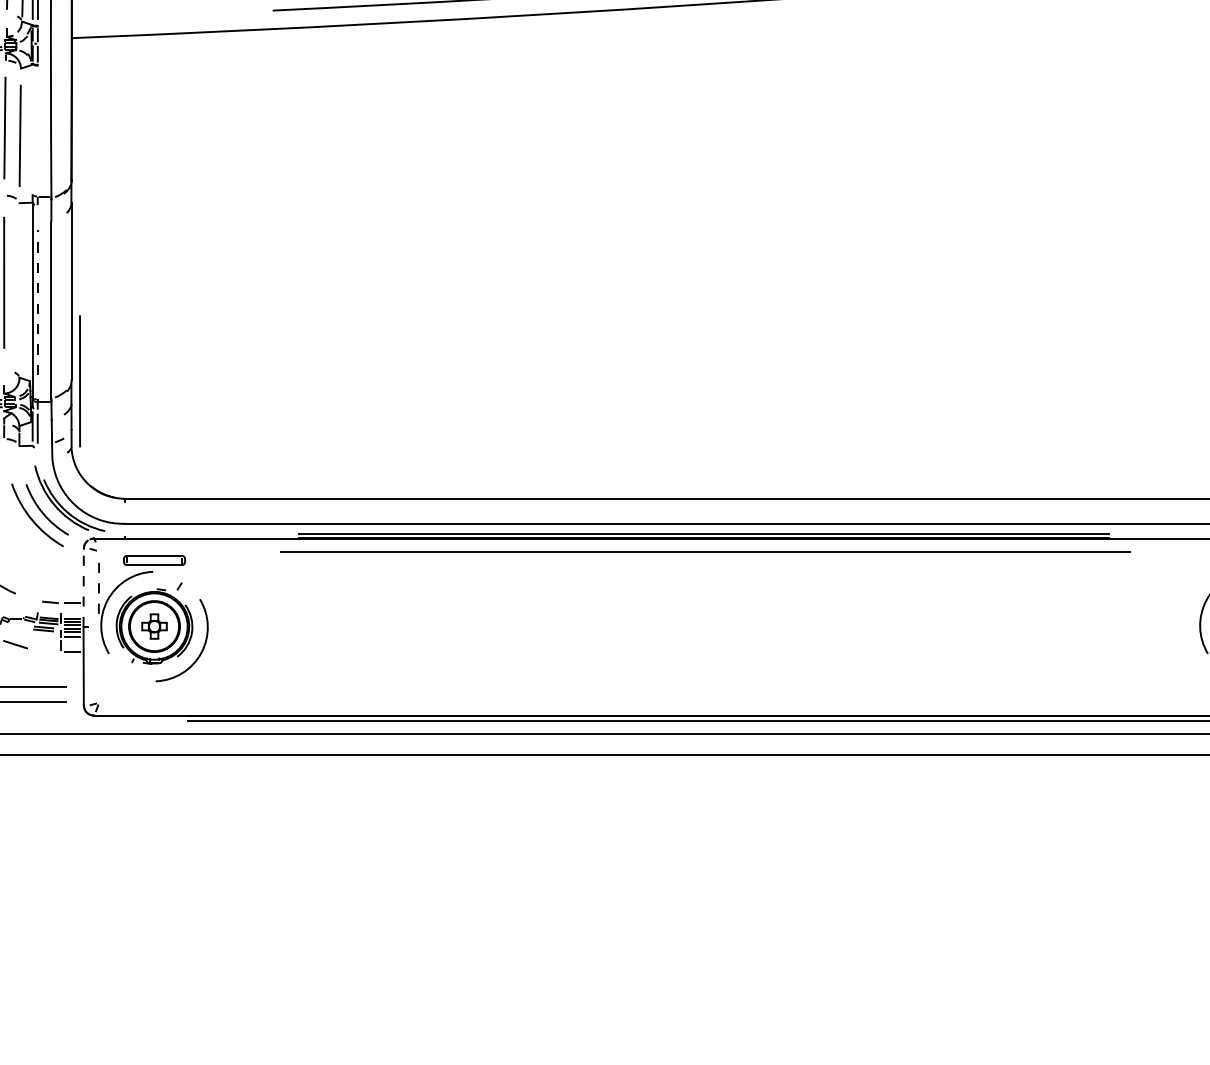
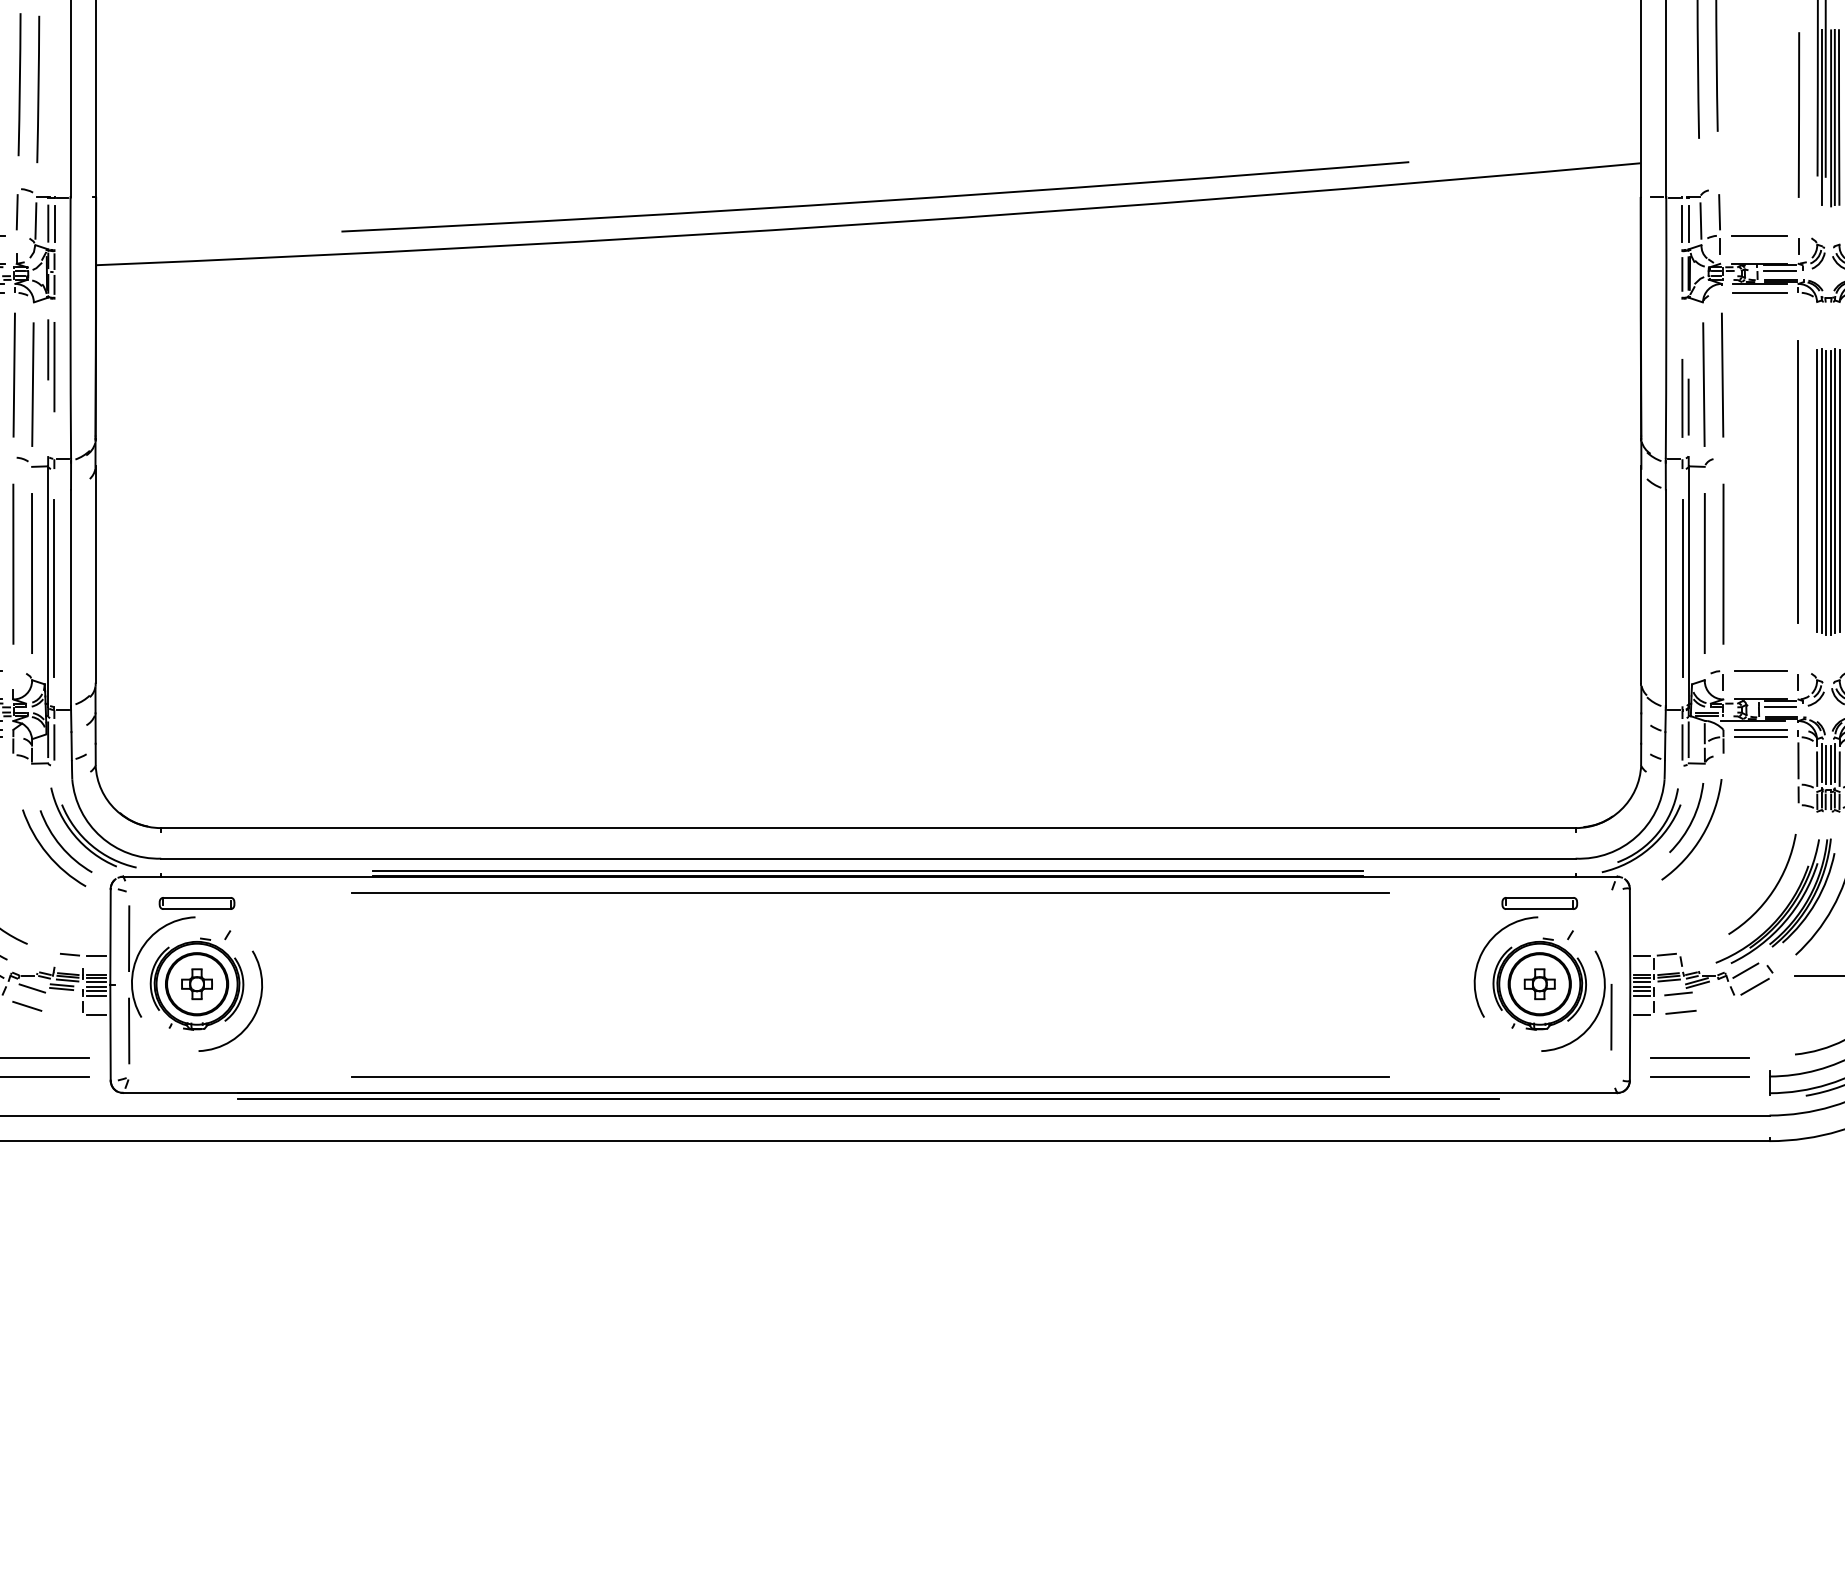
part: (35, 120) -> (51, 365), added
line: (37, 302) -> (54, 588), dashed -> solid
line: (79, 381) -> (31, 573), moved
line: (83, 588) -> (110, 937), dashed -> solid
line: (99, 589) -> (129, 939), dashed -> solid
line: (19, 630) -> (32, 988), added
line: (99, 664) -> (129, 1030), added
line: (704, 702) -> (869, 1077), added

